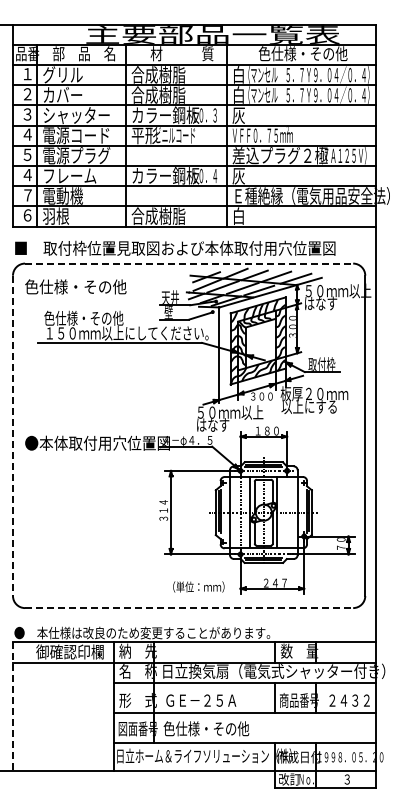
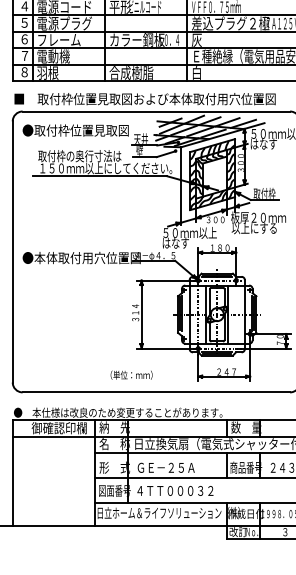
text: (27, 174) -> (24, 38), ４ -> ６
text: (27, 215) -> (24, 72), ６ -> ８
line: (189, 263) -> (156, 111), dashed -> solid
text: (90, 286) -> (75, 130), 色仕様・その他 -> ●取付枠位置見取図
text: (95, 317) -> (80, 155), 色仕様・その他 -> 取付枠の奥行寸法は
line: (12, 436) -> (12, 252), dashed -> solid
text: (198, 586) -> (131, 374), moved
line: (189, 608) -> (156, 392), dashed -> solid
line: (12, 706) -> (12, 472), dashed -> solid
text: (211, 728) -> (174, 490), 色仕様・その他 -> ４ＴＴ０００３２

